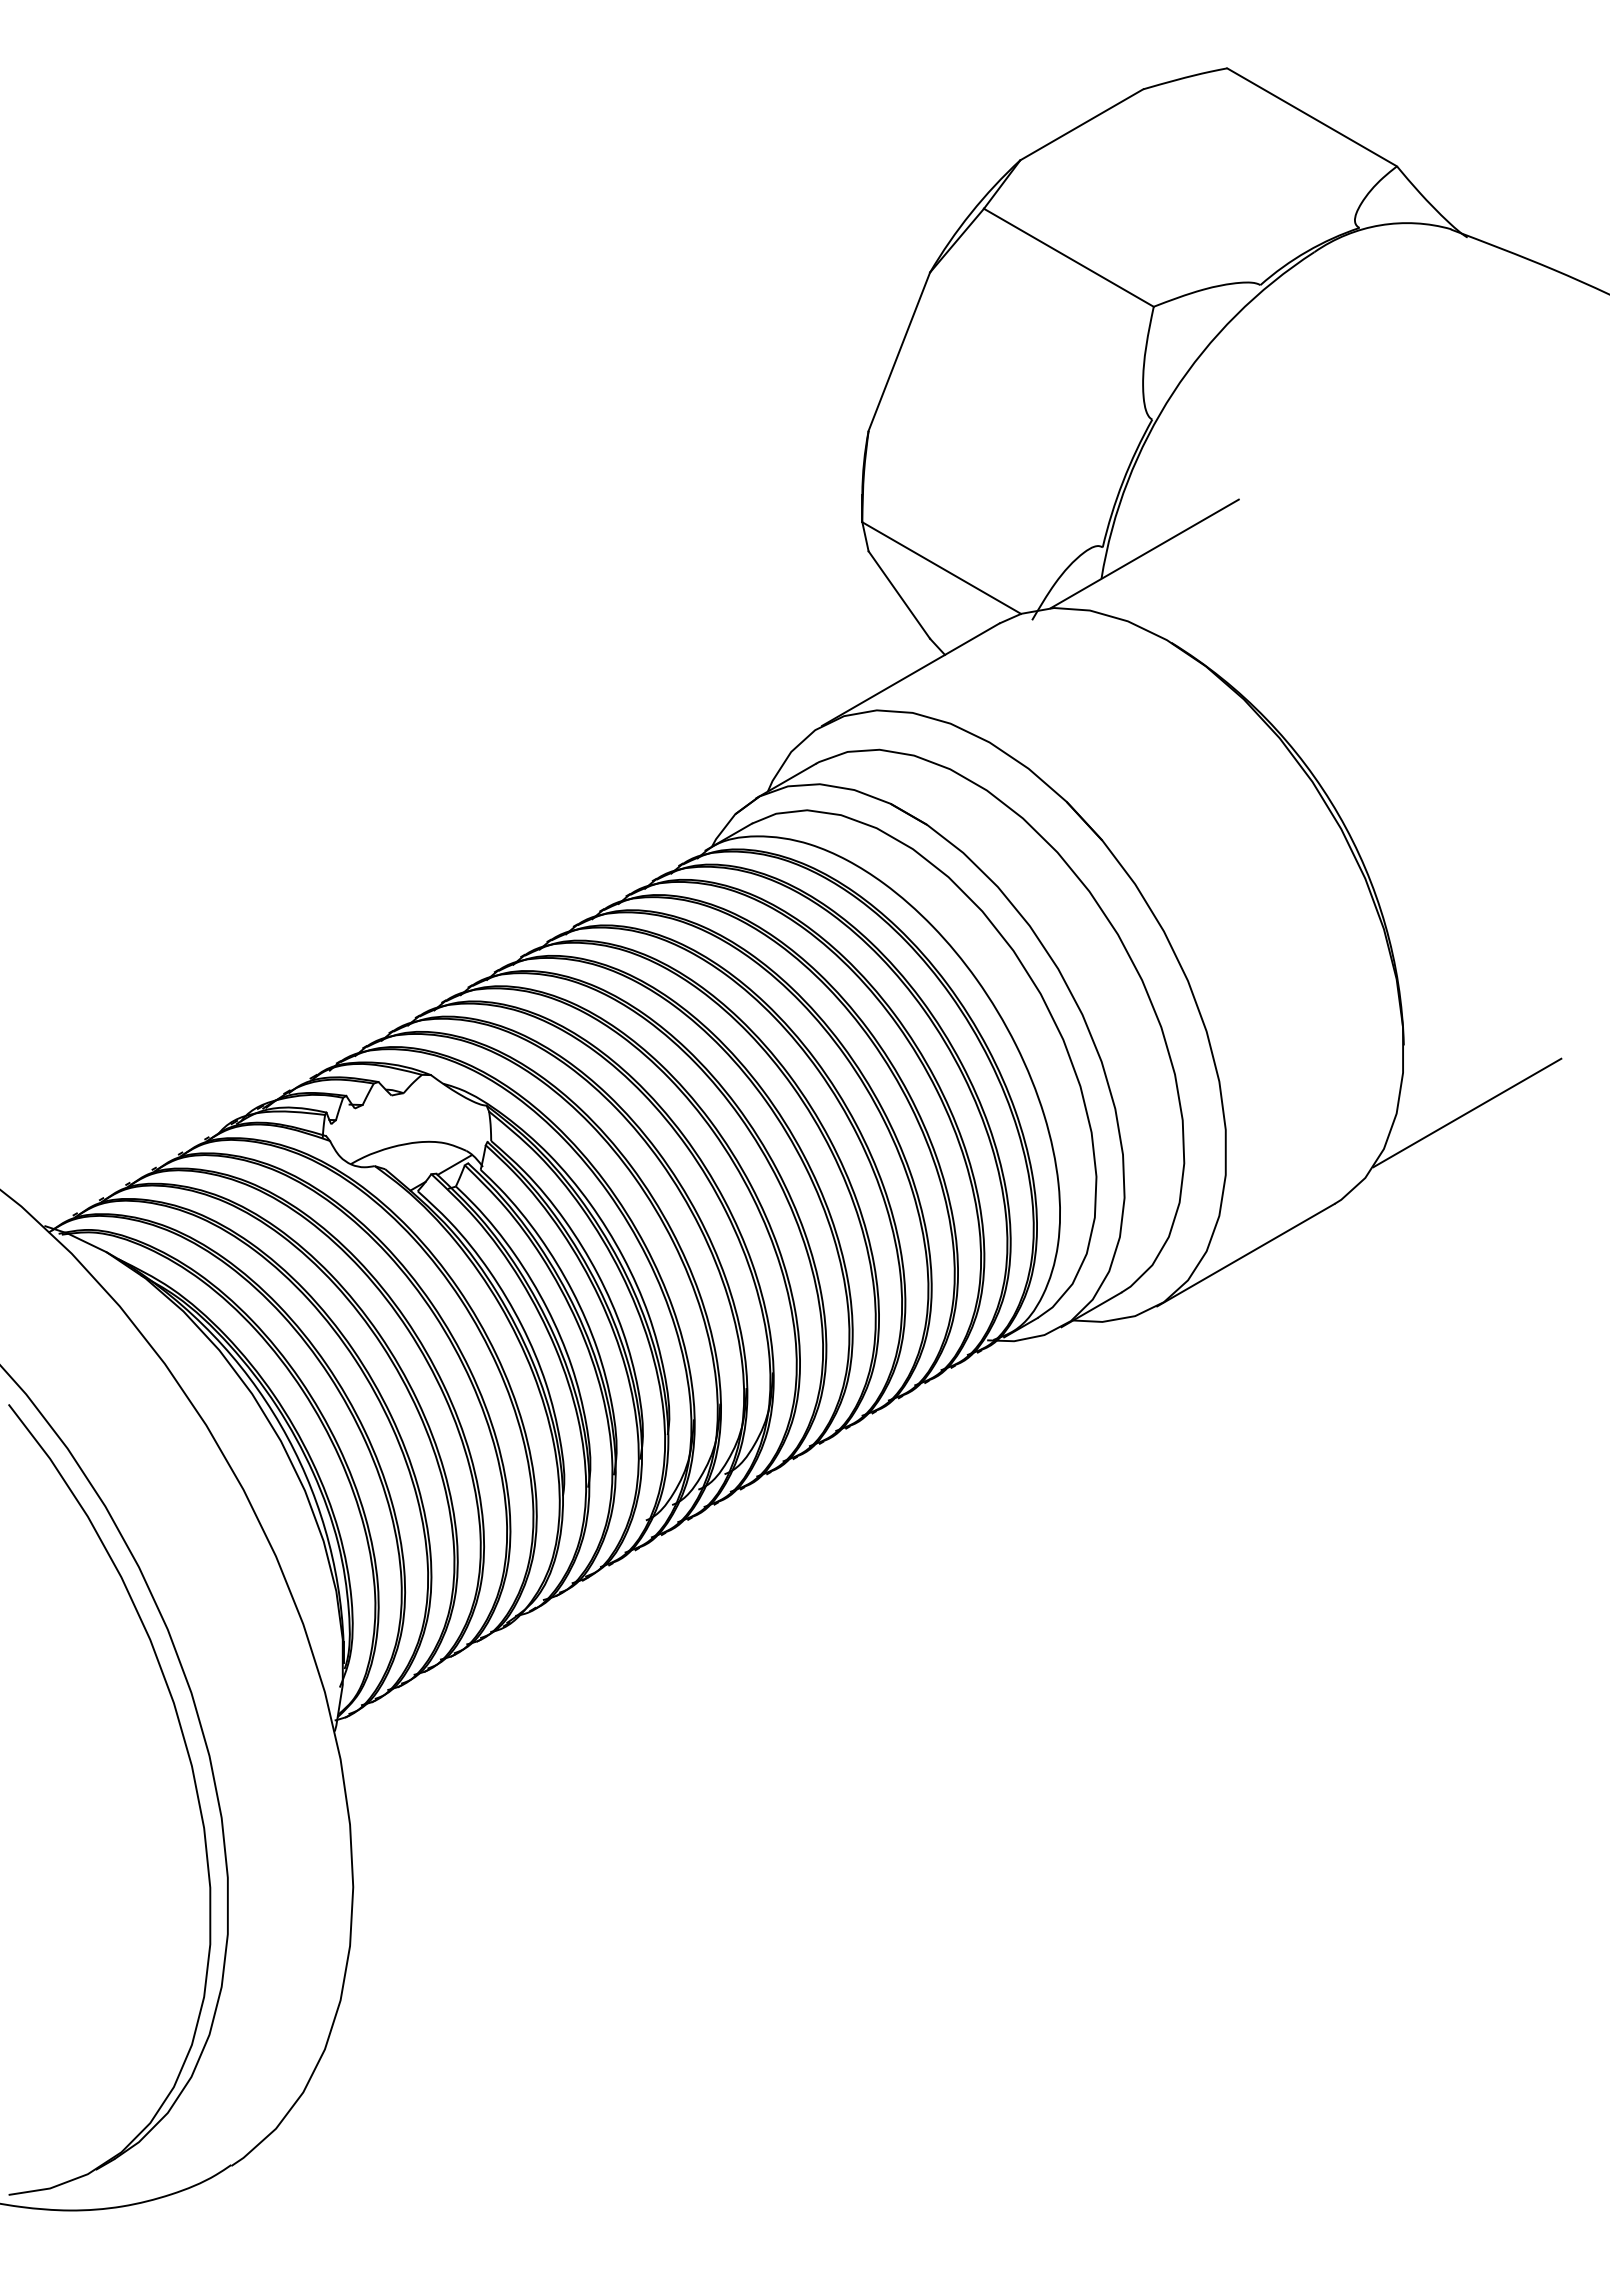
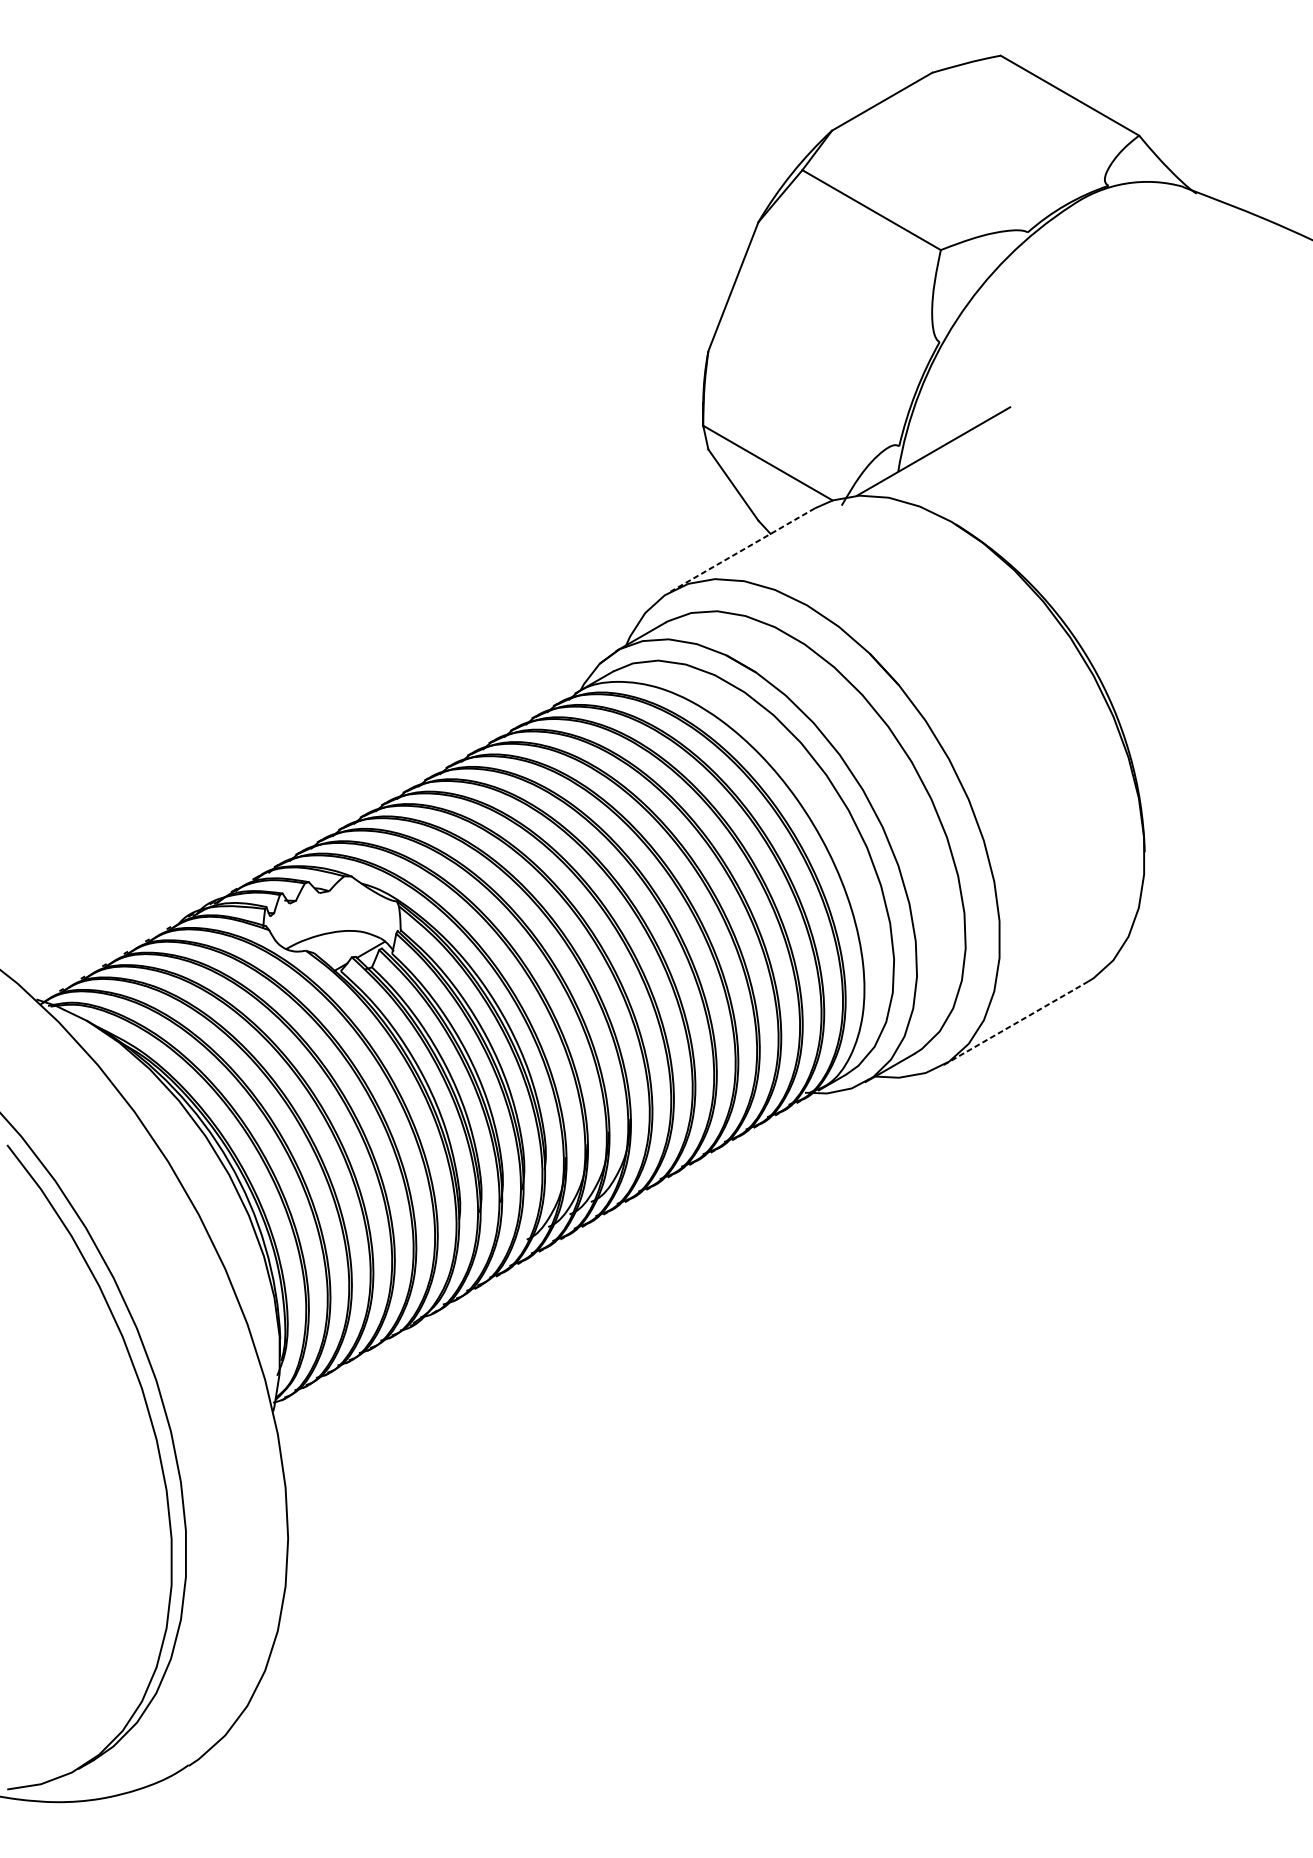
line: (910, 674) -> (742, 549), solid -> dashed
line: (1467, 1112) -> (1196, 906), removed
line: (1246, 1254) -> (1016, 1022), solid -> dashed

